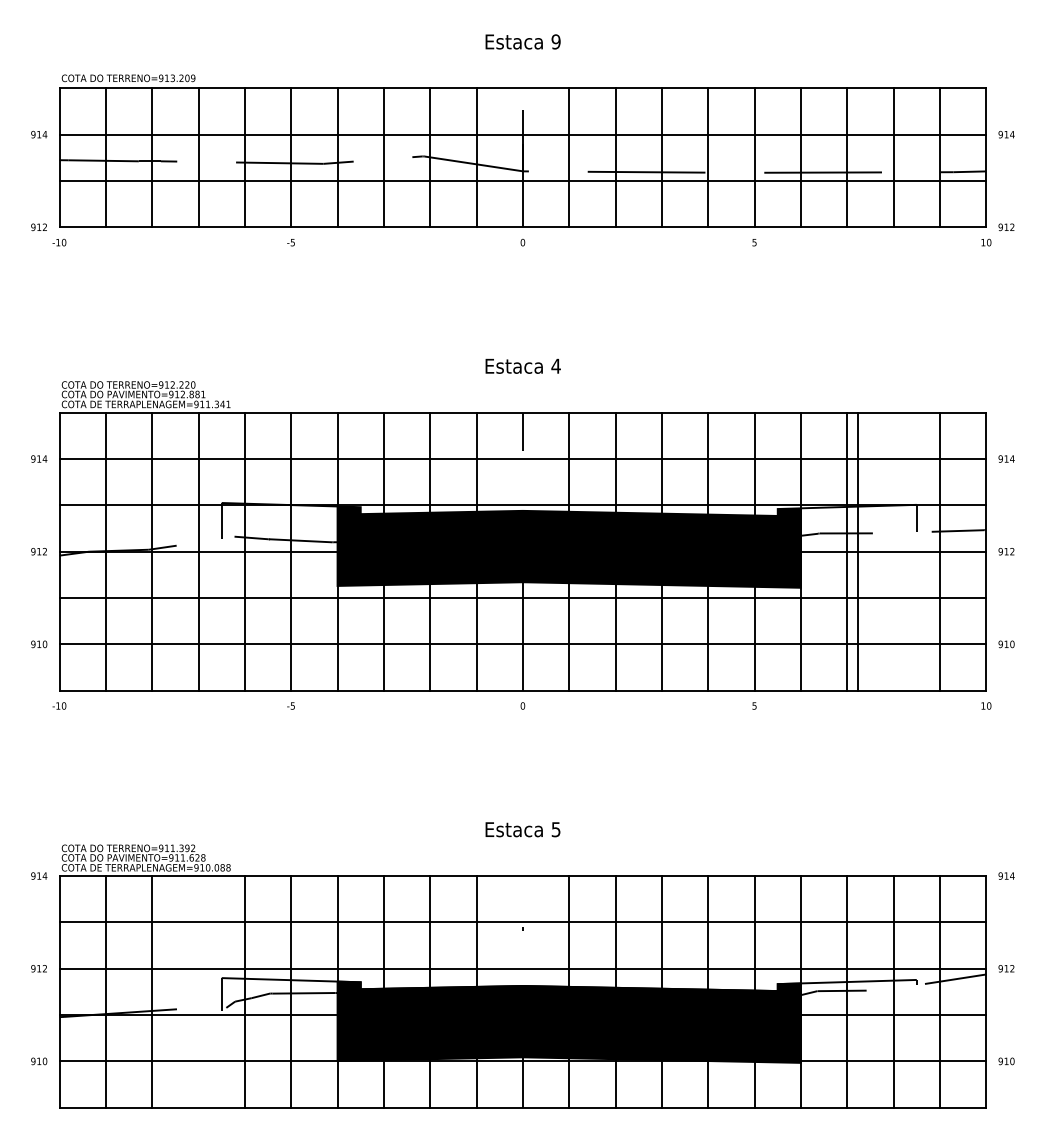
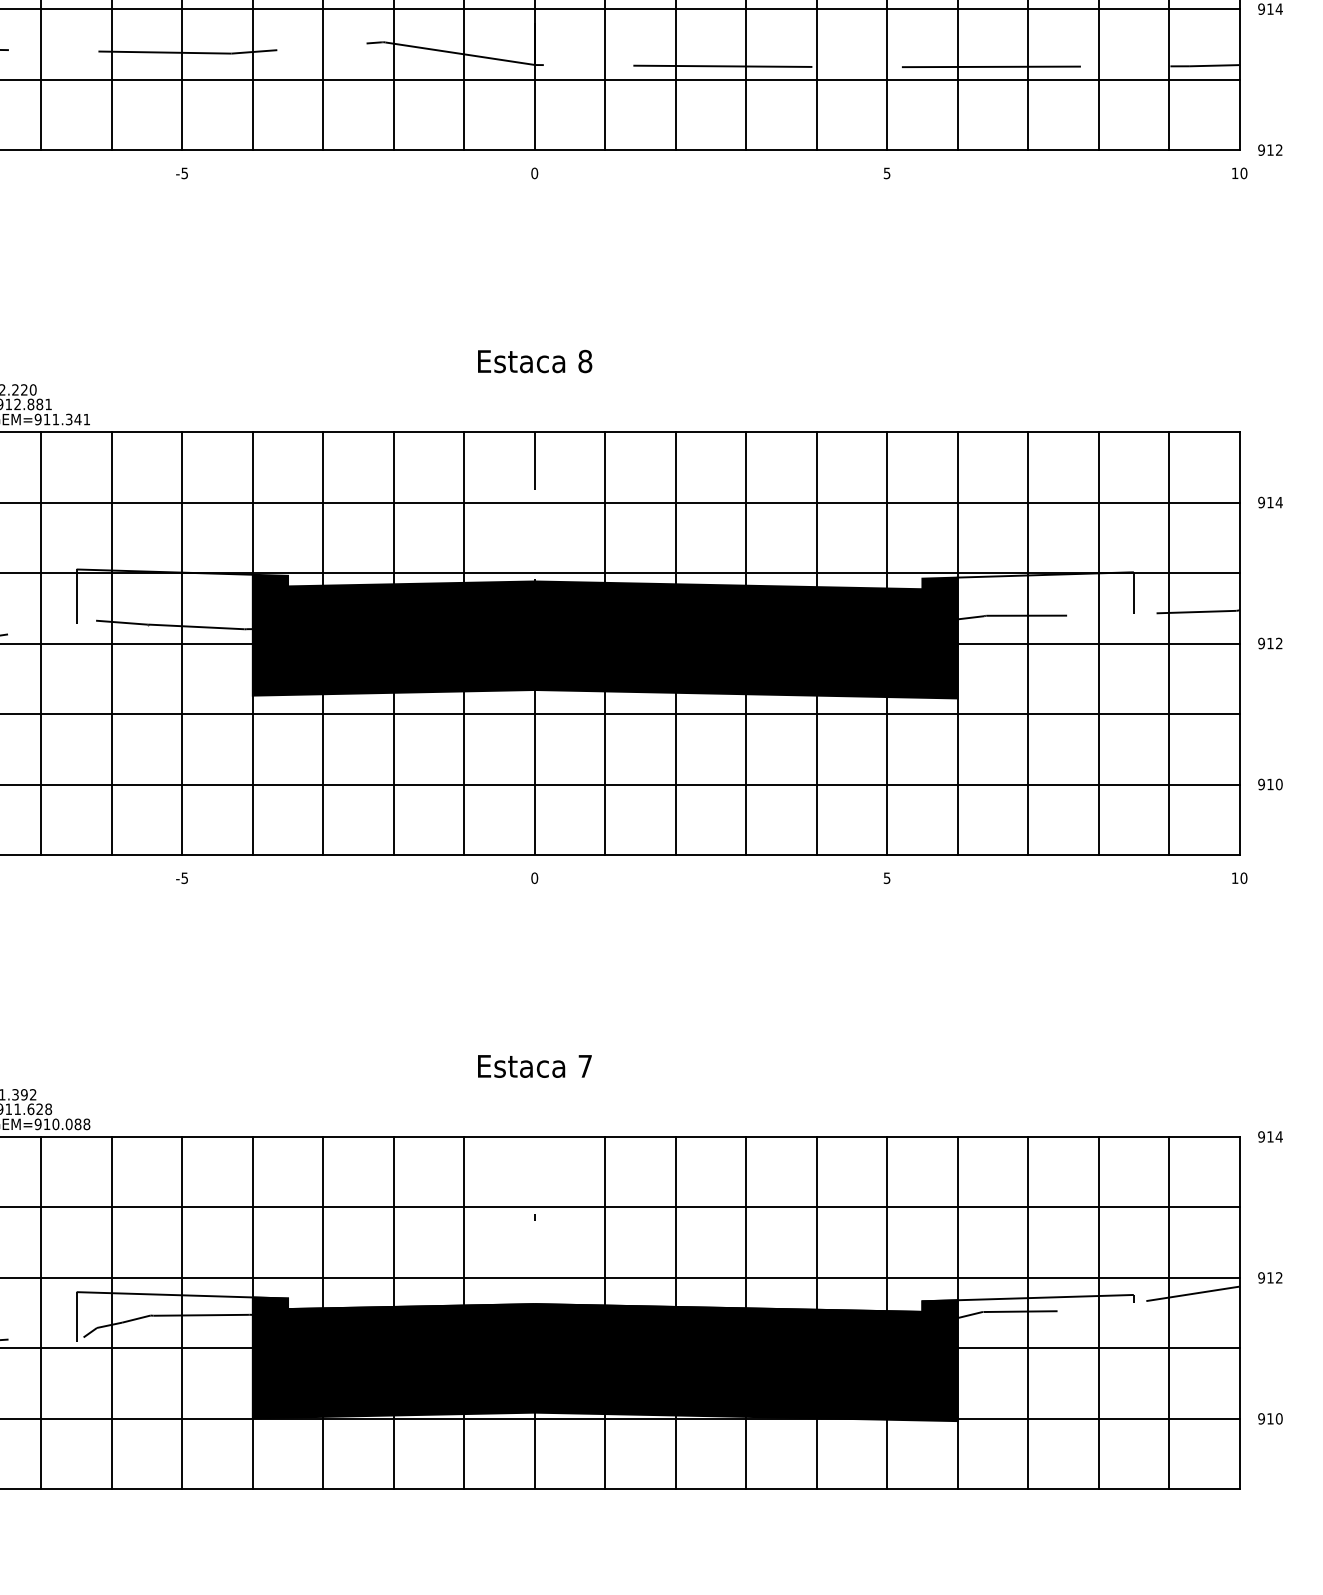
text: (555, 365) -> (584, 360), 4 -> 8
line: (857, 551) -> (1098, 643), moved
text: (555, 829) -> (584, 1066), 5 -> 7
line: (198, 991) -> (41, 1312), added

